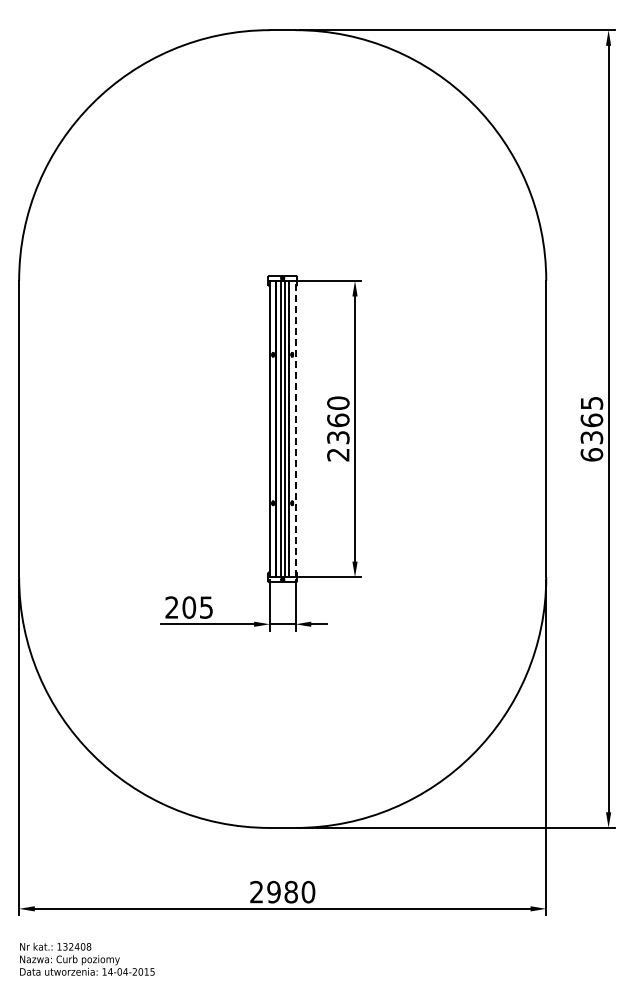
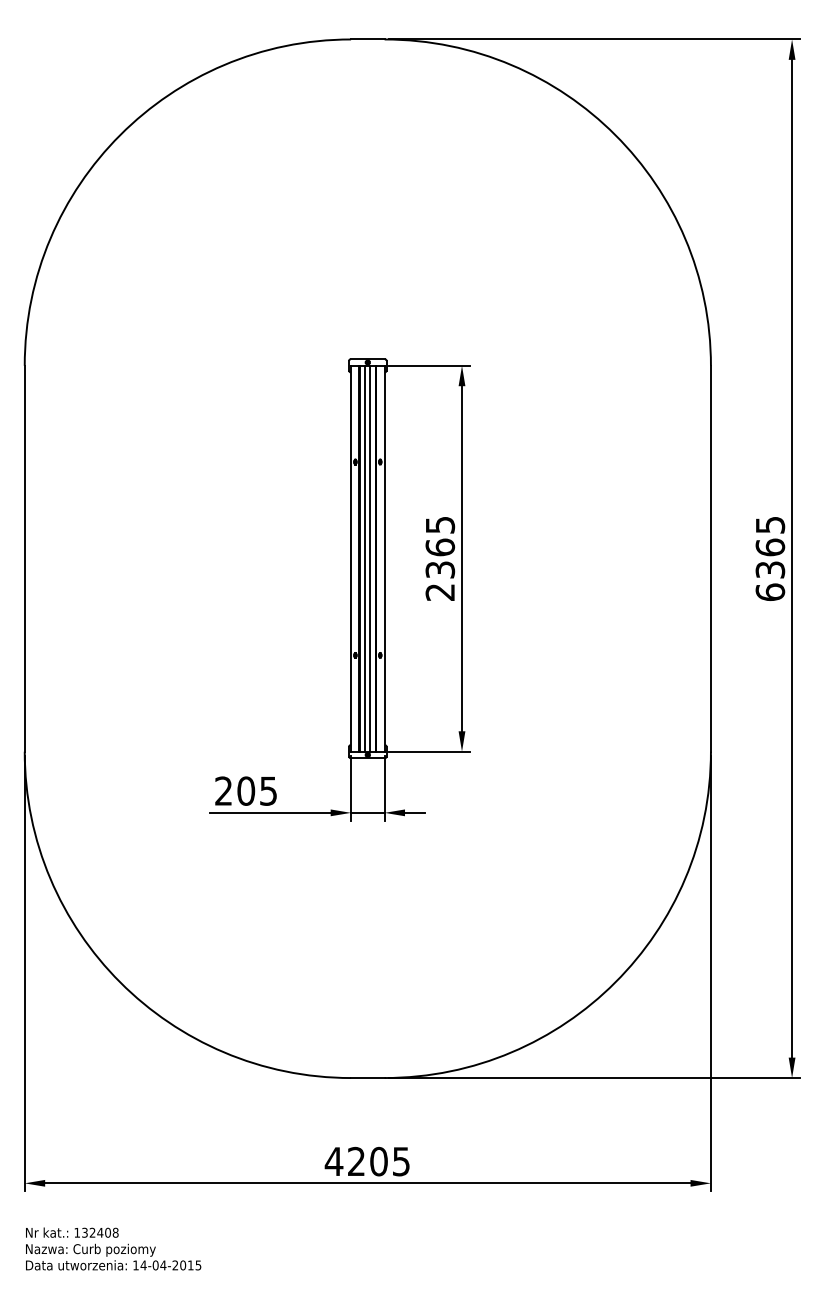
text: (338, 402) -> (440, 524), 2360 -> 2365
line: (295, 428) -> (384, 558), dashed -> solid
text: (282, 891) -> (367, 1160), 2980 -> 4205

